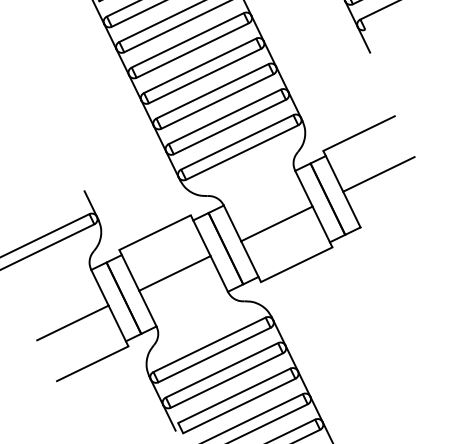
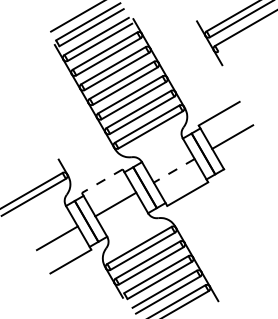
line: (277, 223) -> (174, 170), solid -> dashed
line: (155, 233) -> (102, 181), solid -> dashed

